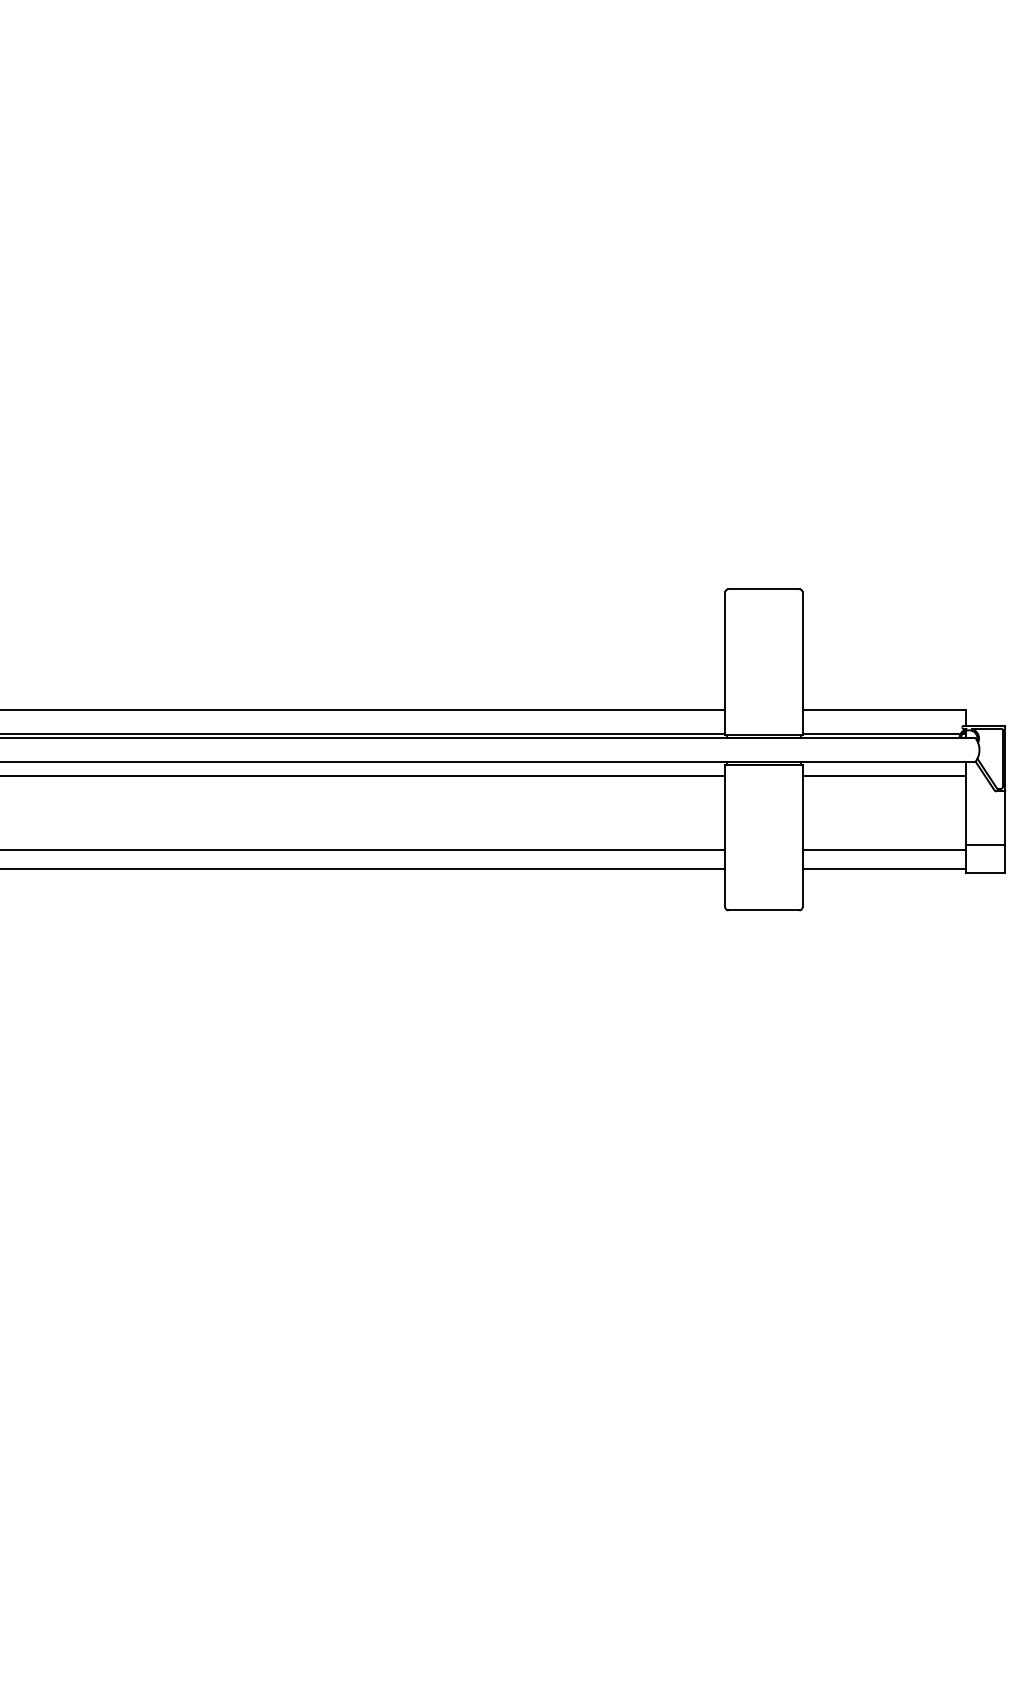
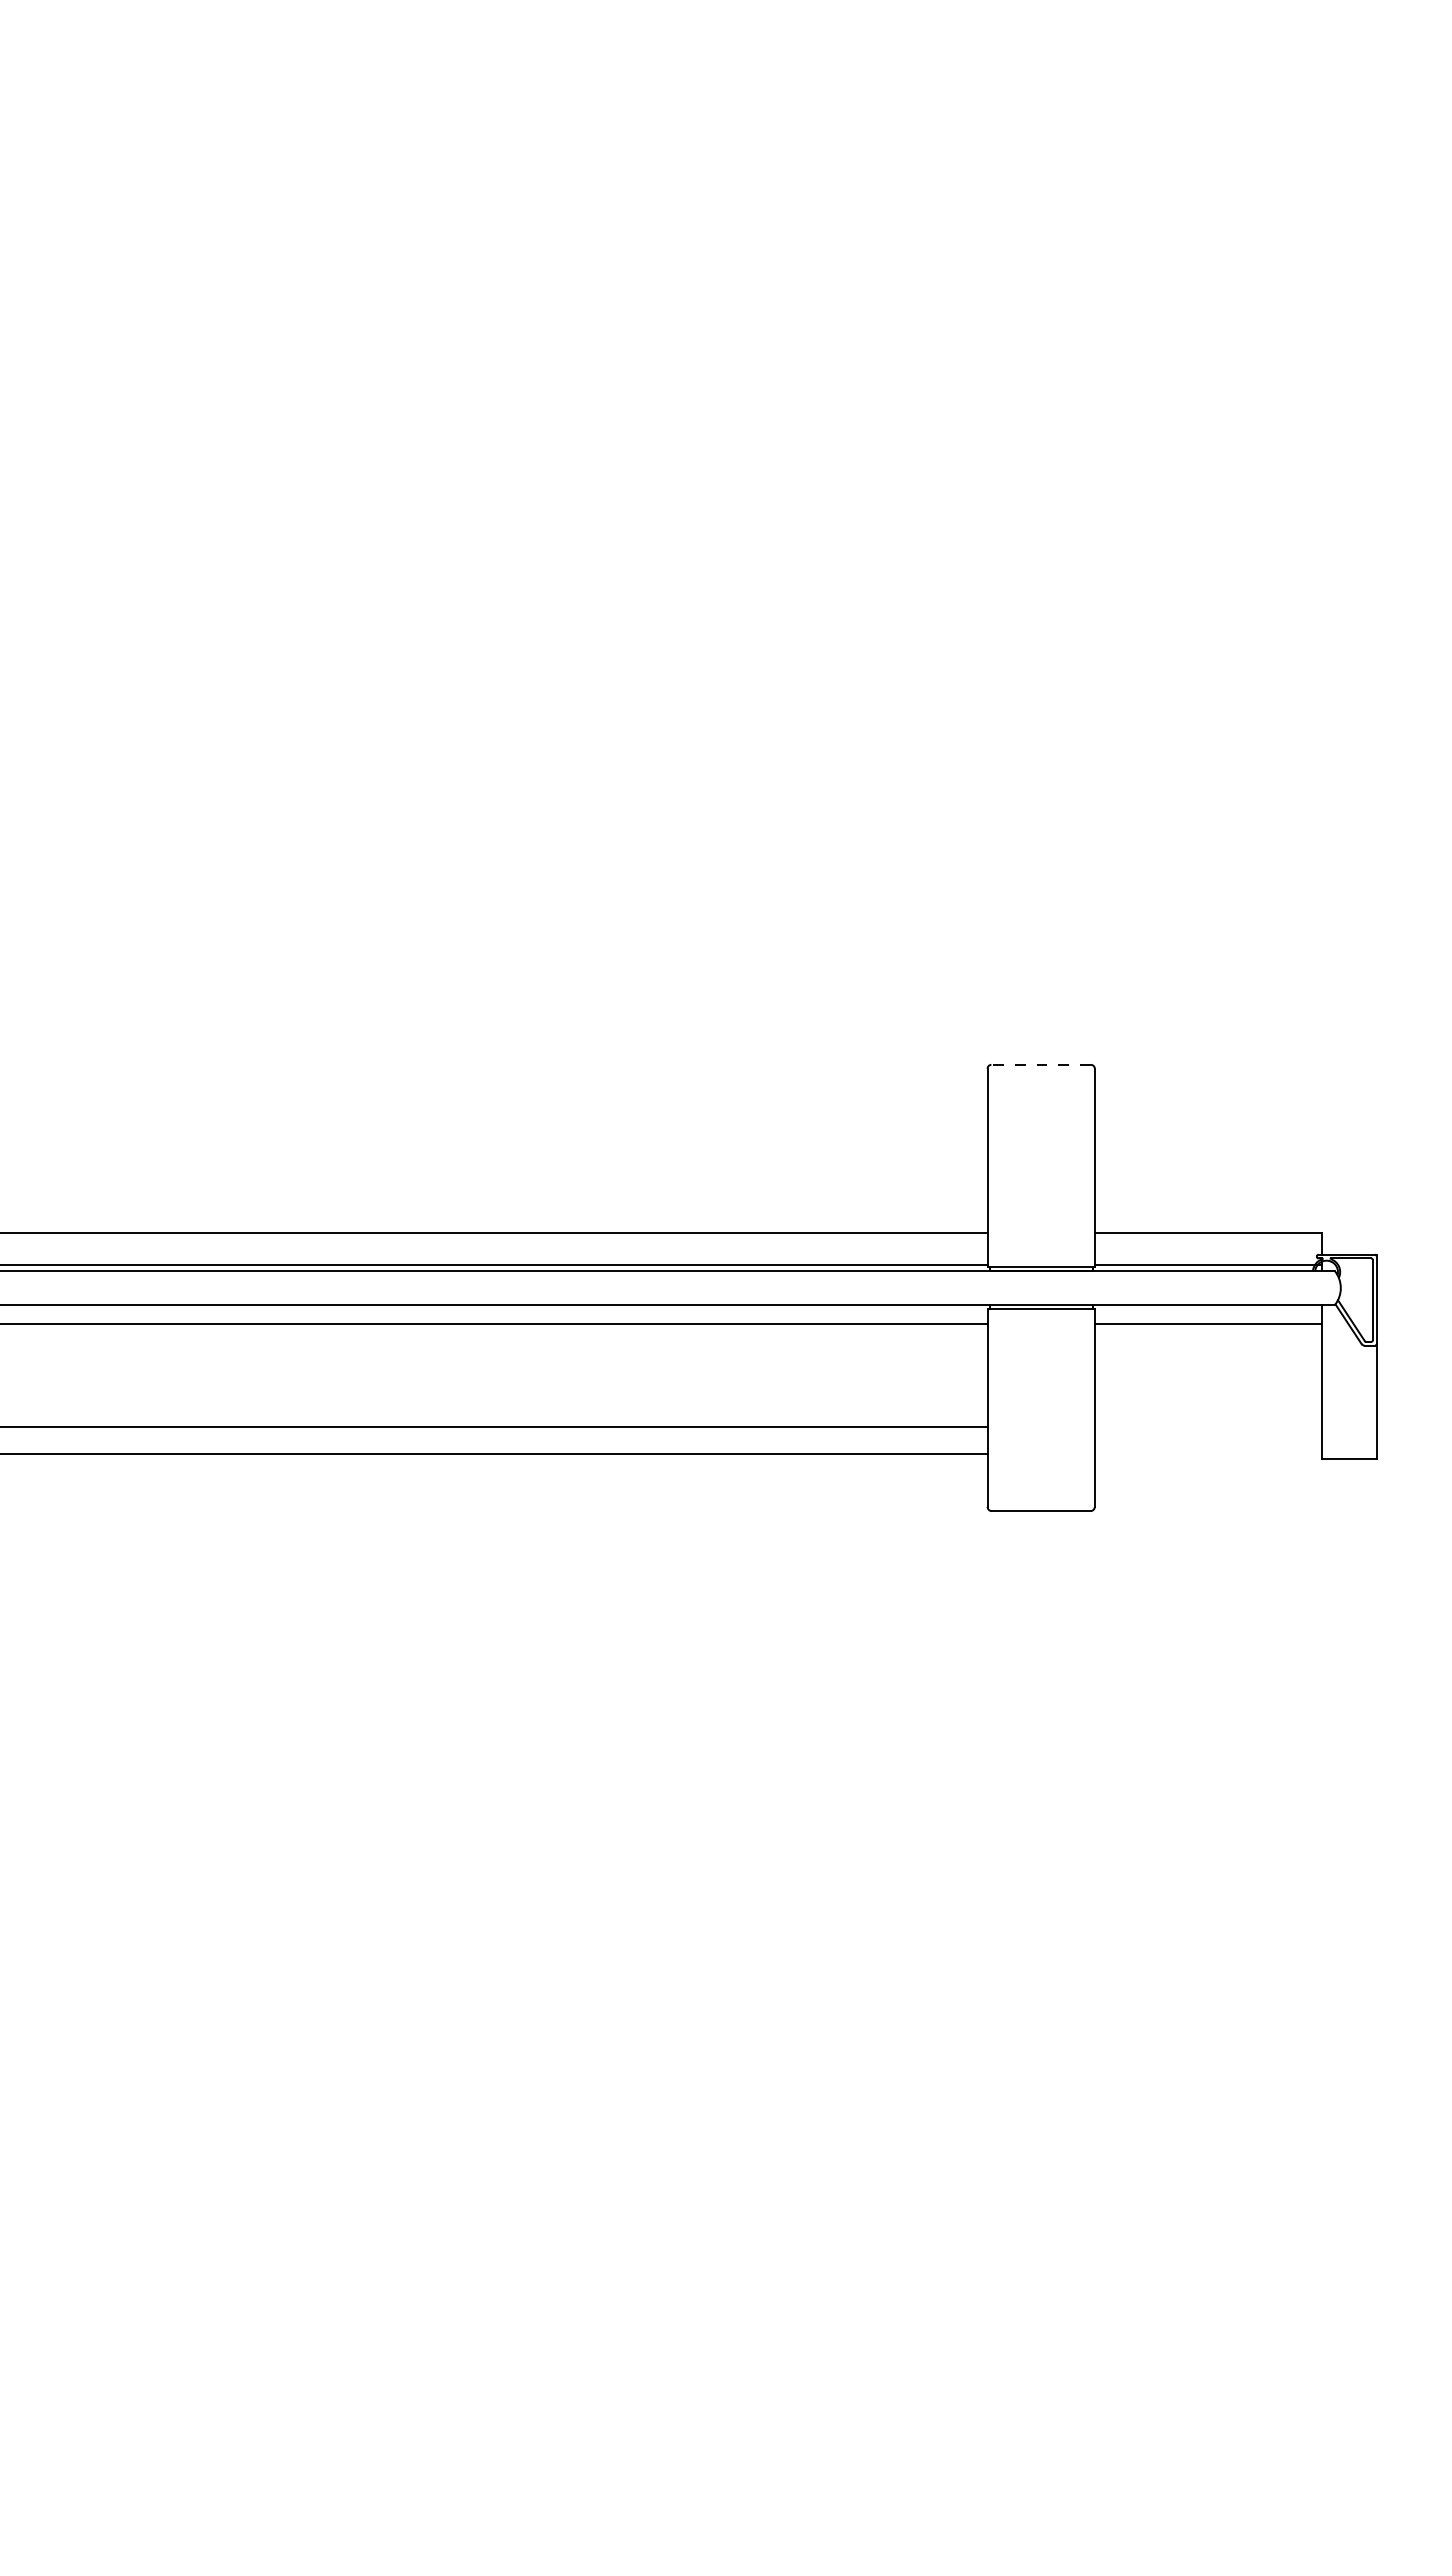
line: (764, 589) -> (1041, 1064), solid -> dashed
line: (985, 844) -> (1349, 1419), removed
line: (884, 849) -> (1208, 1426), removed
line: (884, 868) -> (1208, 1453), removed

